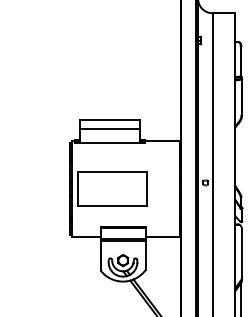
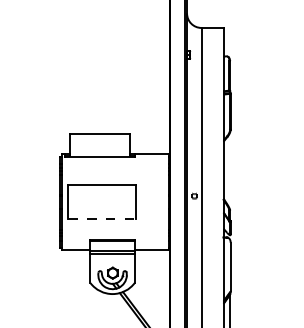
line: (109, 129) -> (99, 143), removed
line: (112, 206) -> (102, 219), solid -> dashed

